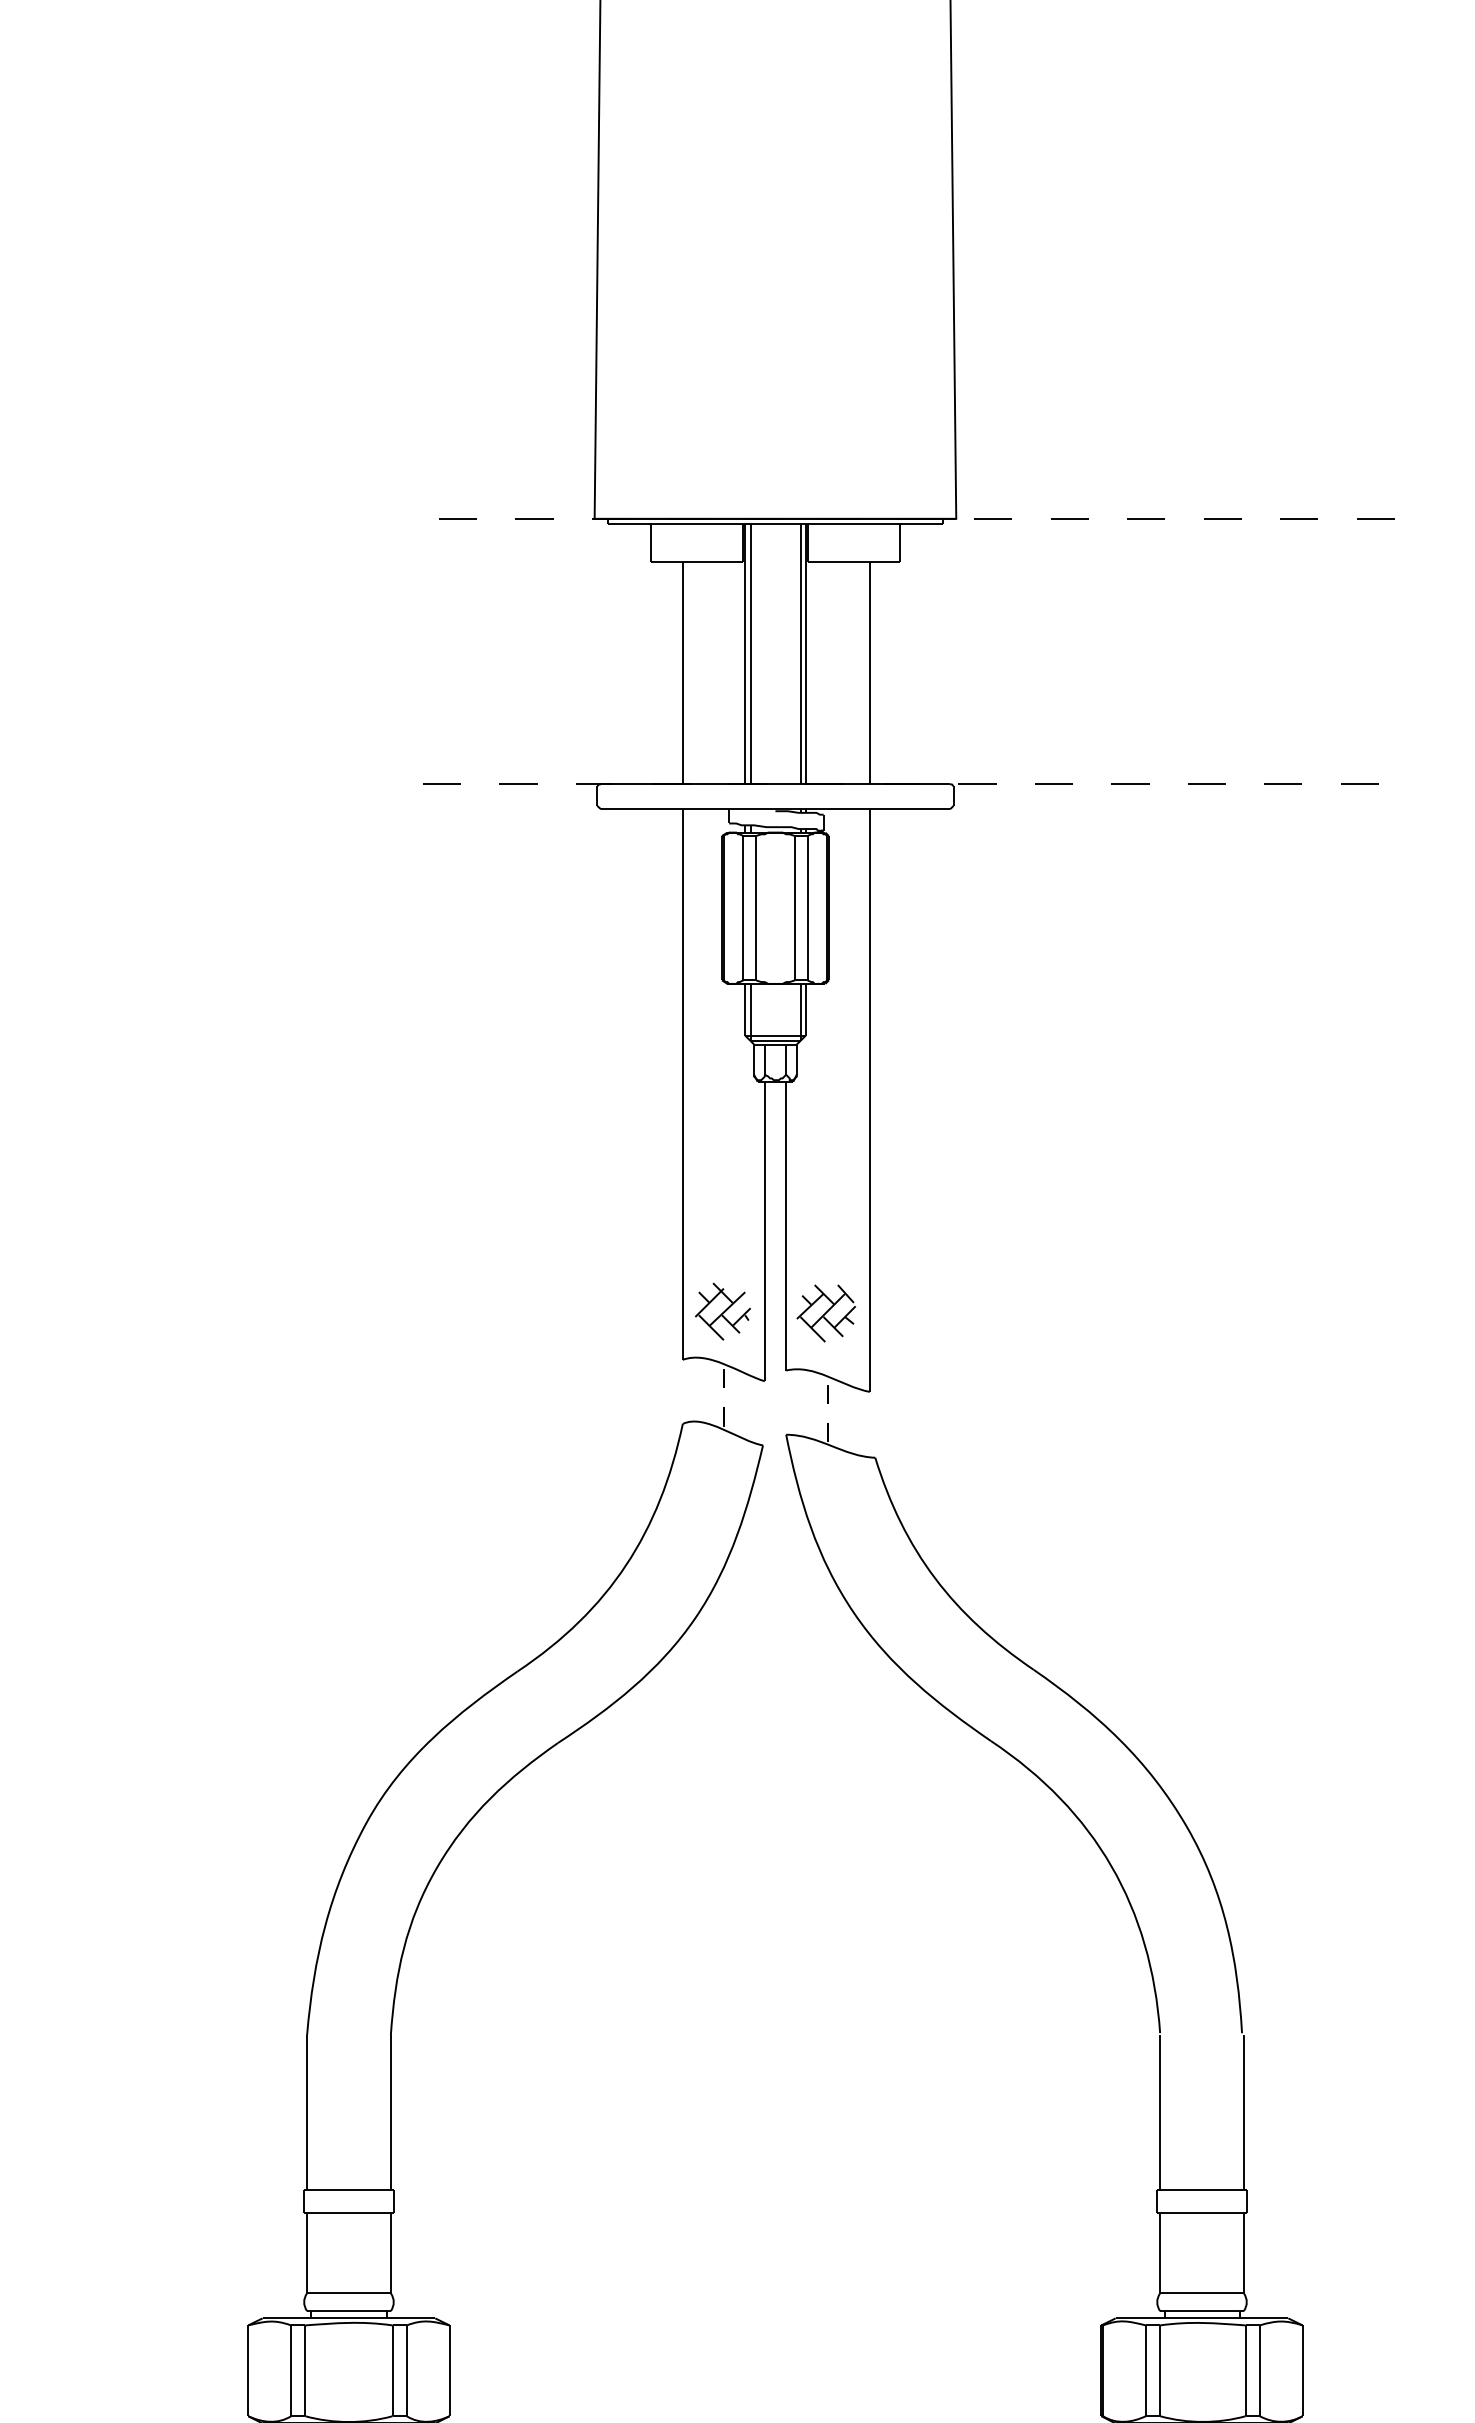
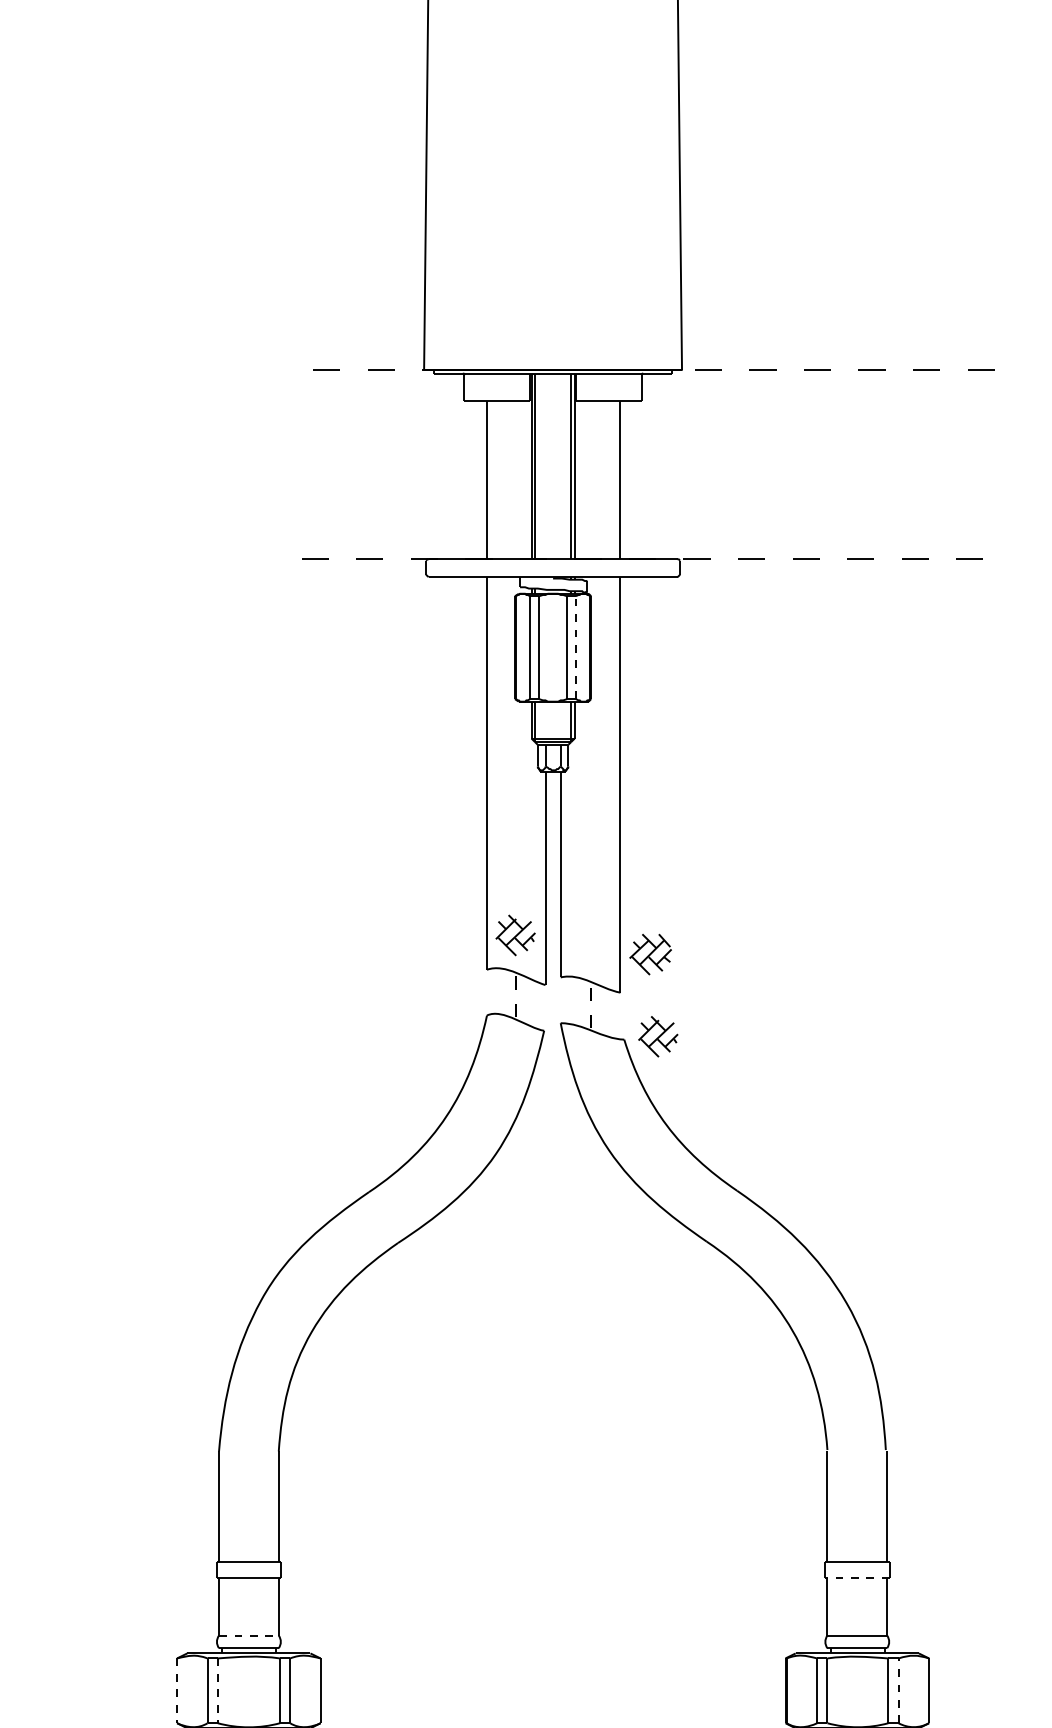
line: (807, 907) -> (575, 647), solid -> dashed
part: (825, 1313) -> (650, 954), moved
part: (922, 1453) -> (657, 1036), added
line: (1201, 2213) -> (856, 1578), solid -> dashed
line: (348, 2293) -> (248, 1635), solid -> dashed
line: (1259, 2370) -> (898, 1690), solid -> dashed
line: (248, 2371) -> (177, 1691), solid -> dashed
line: (305, 2371) -> (217, 1691), solid -> dashed

